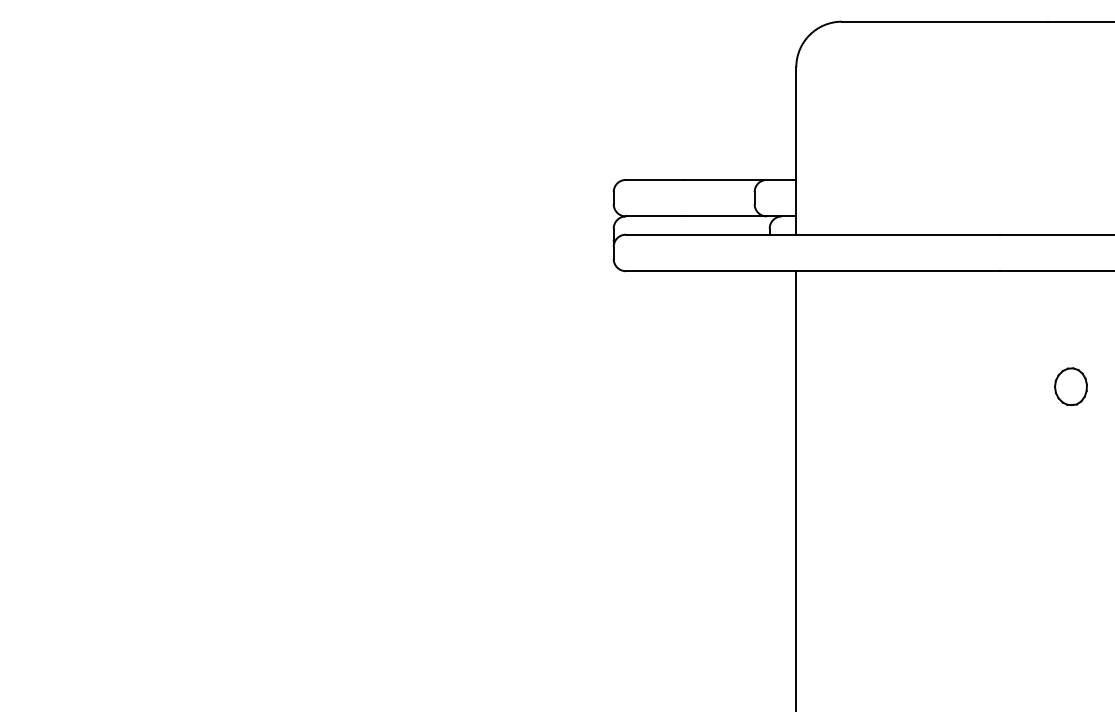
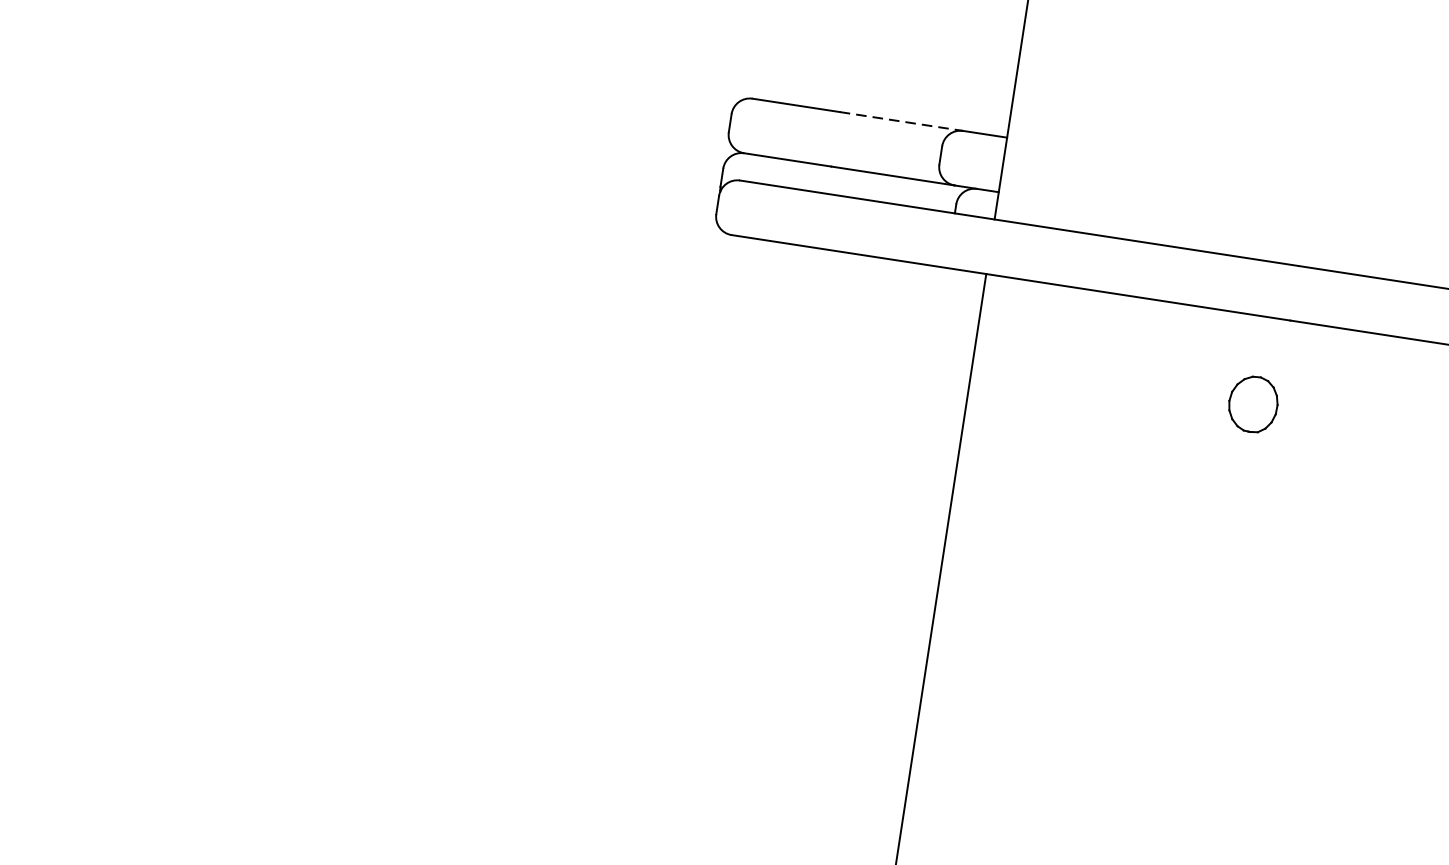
line: (726, 179) -> (902, 121), solid -> dashed
part: (1070, 386) -> (1252, 403), moved

